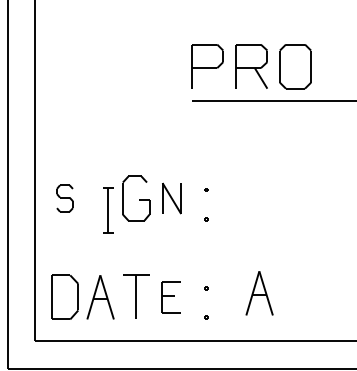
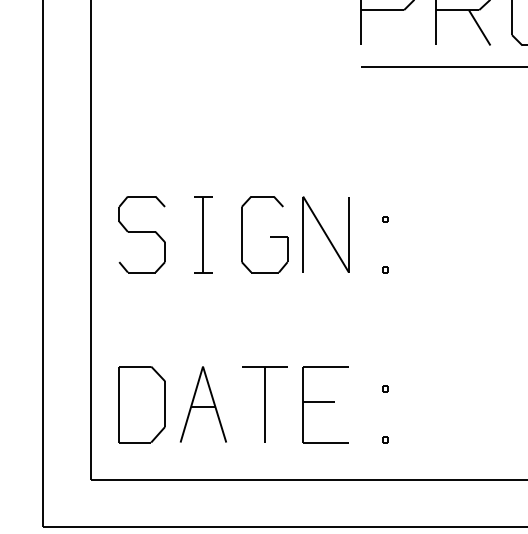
part: (64, 198) -> (141, 234), size x1.67
part: (171, 198) -> (325, 234), size x1.43
part: (108, 210) -> (203, 234), moved
part: (259, 293) -> (476, 397), removed
part: (171, 296) -> (325, 403), size x1.43

